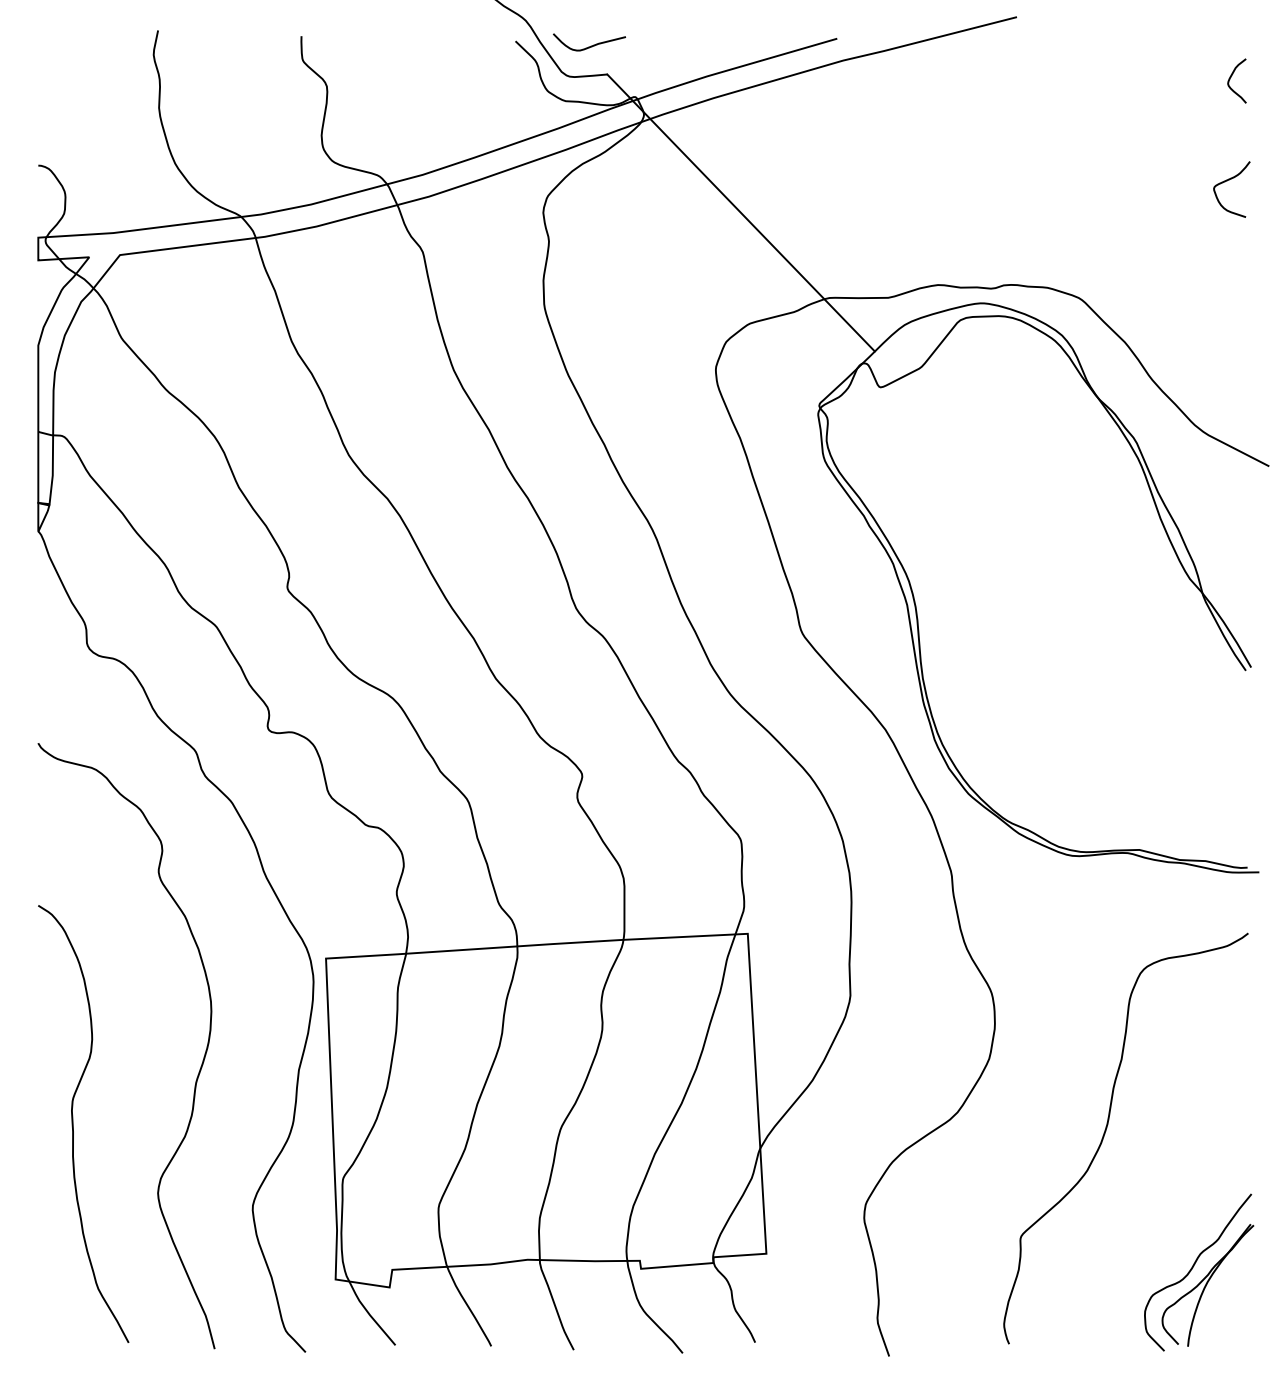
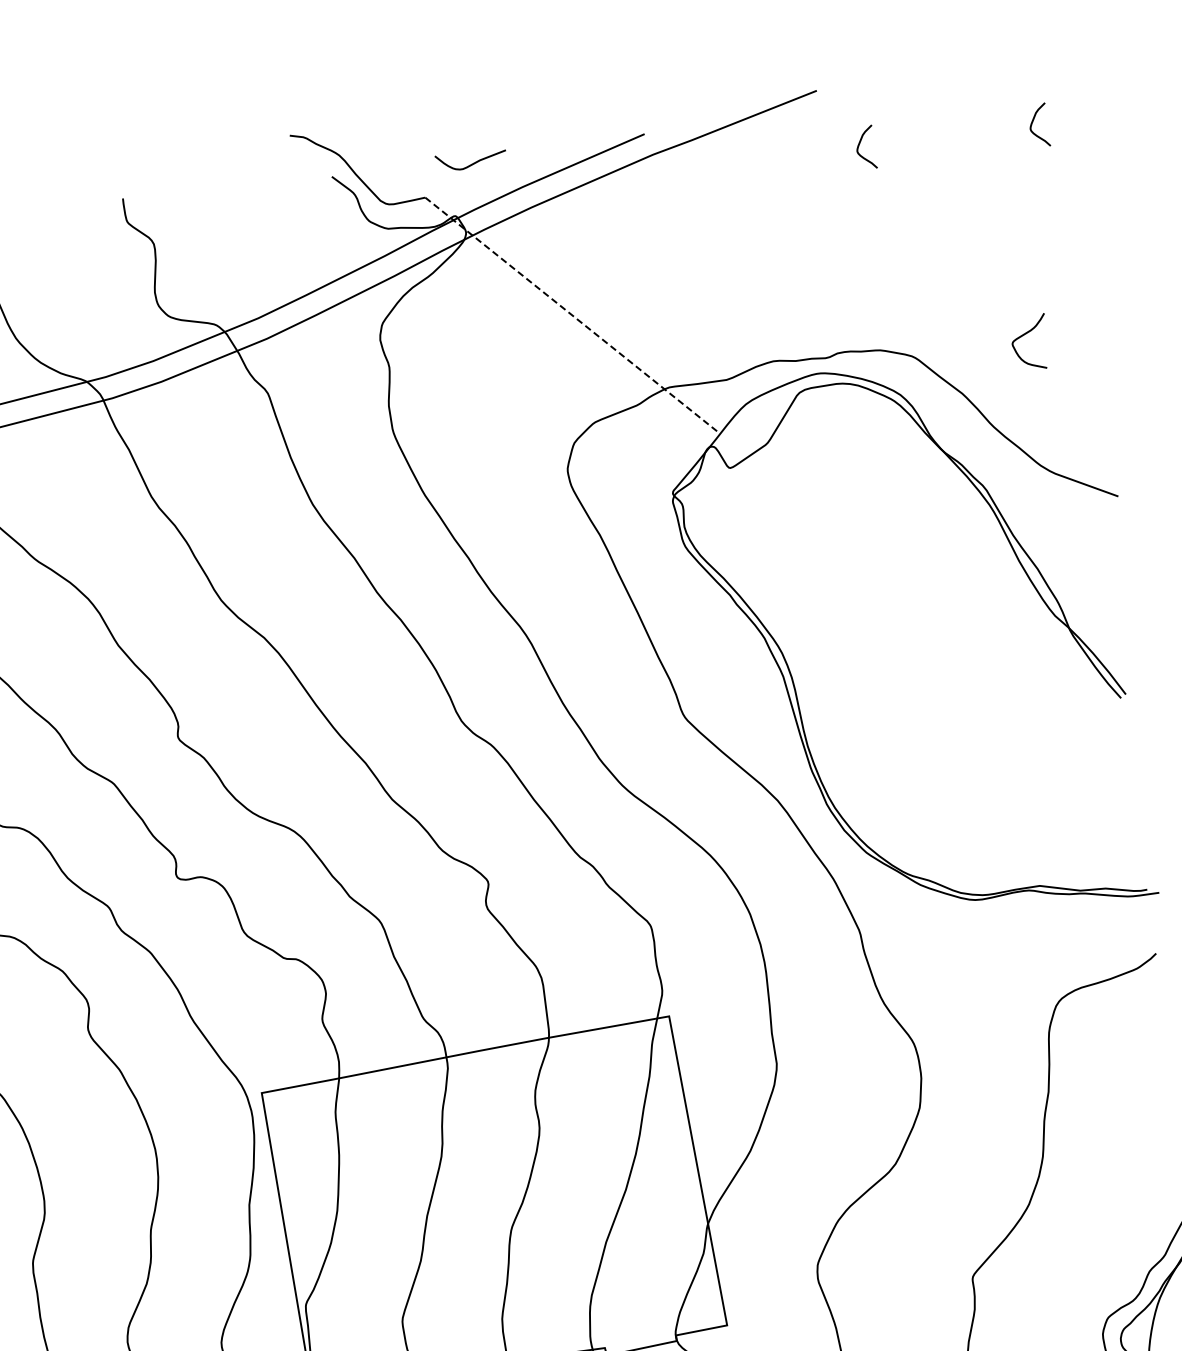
curve: (591, 45) -> (473, 162), moved
curve: (1053, 77) -> (859, 144), added
curve: (1227, 181) -> (1024, 335), moved
line: (741, 212) -> (573, 315), solid -> dashed

